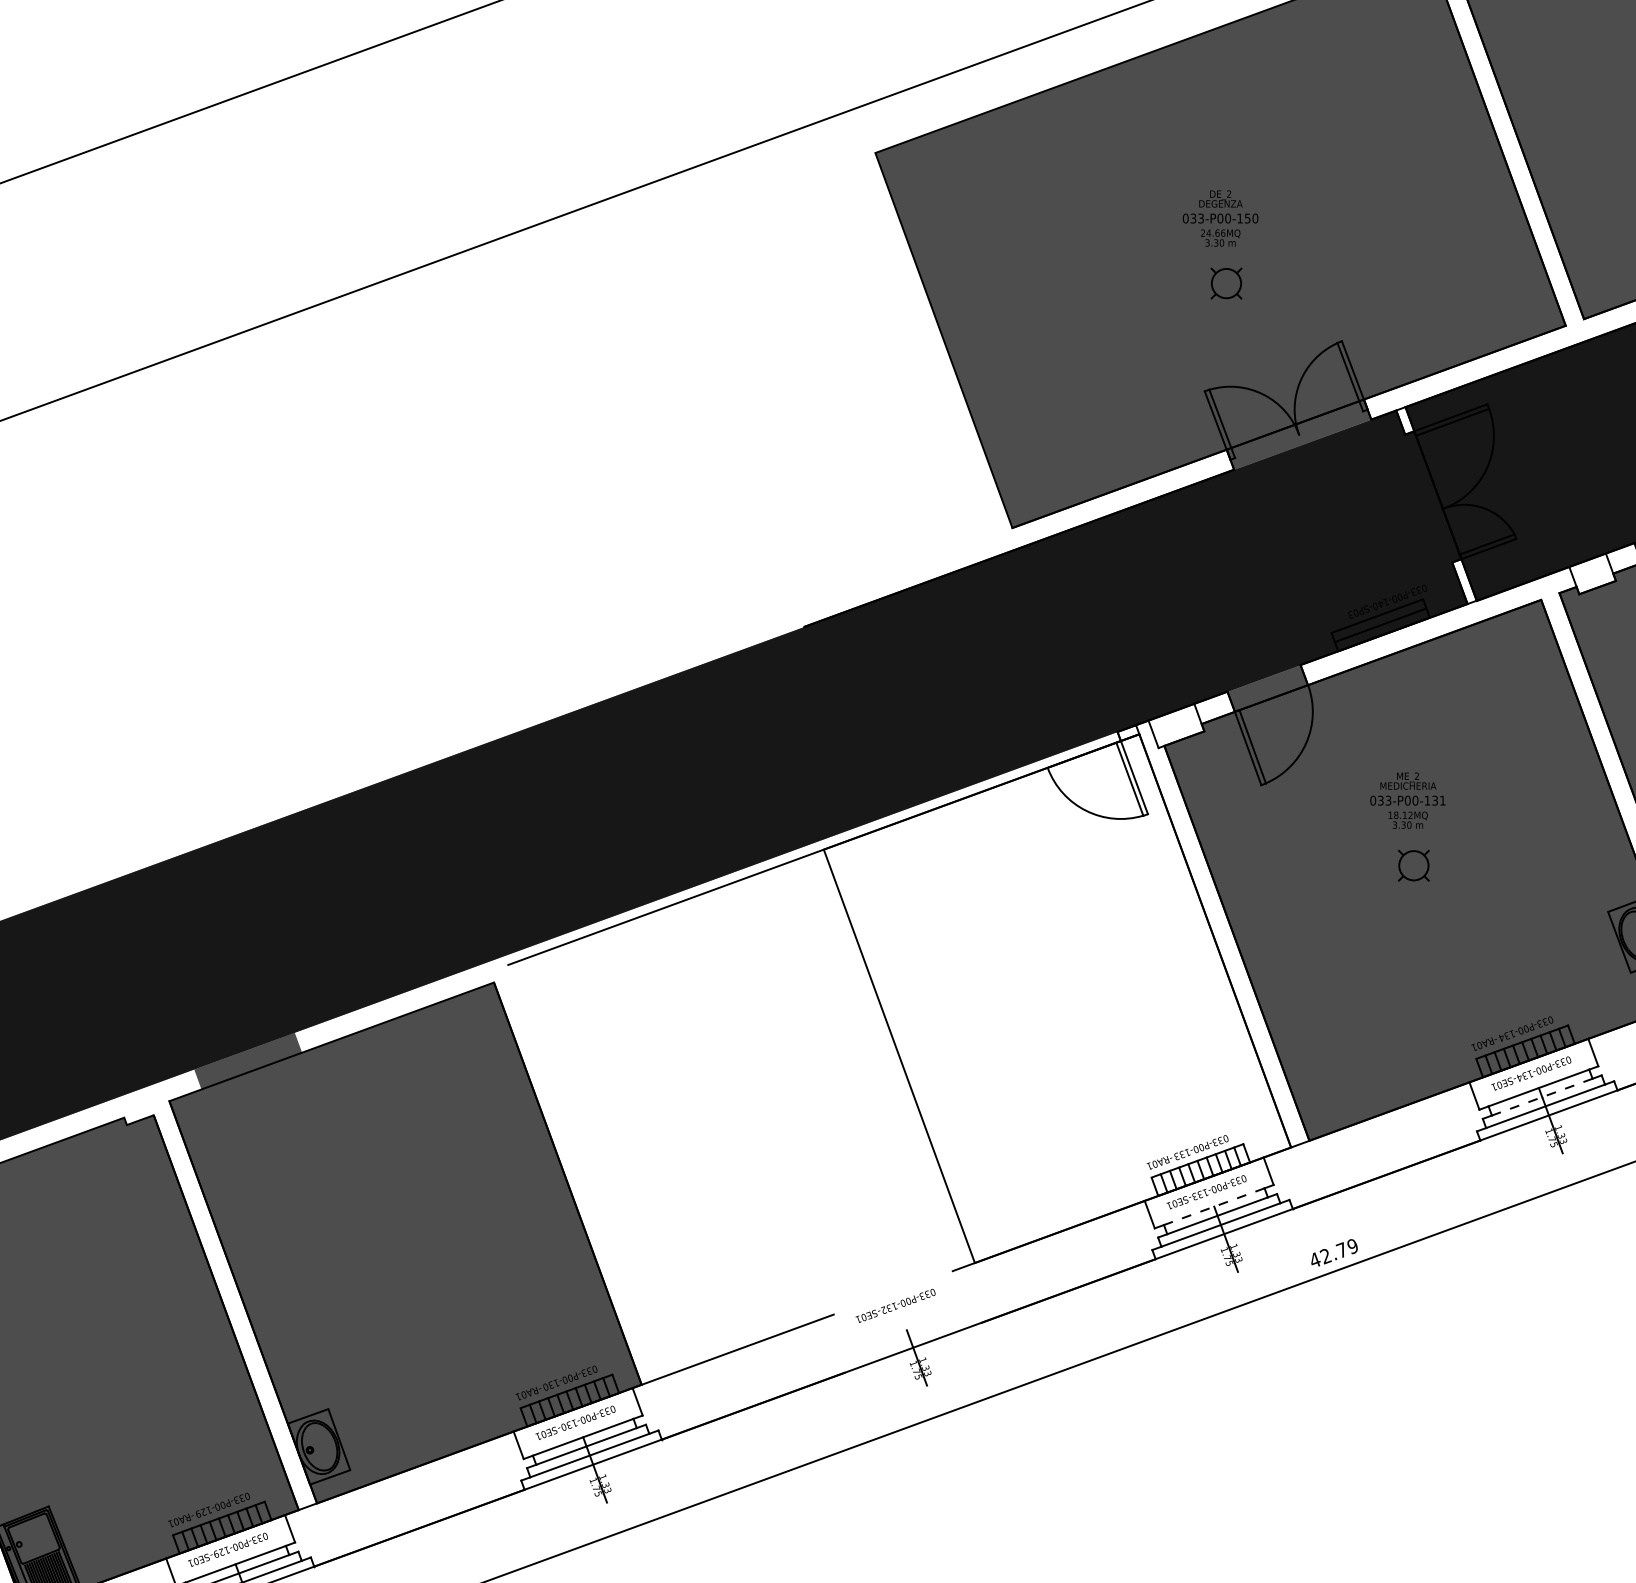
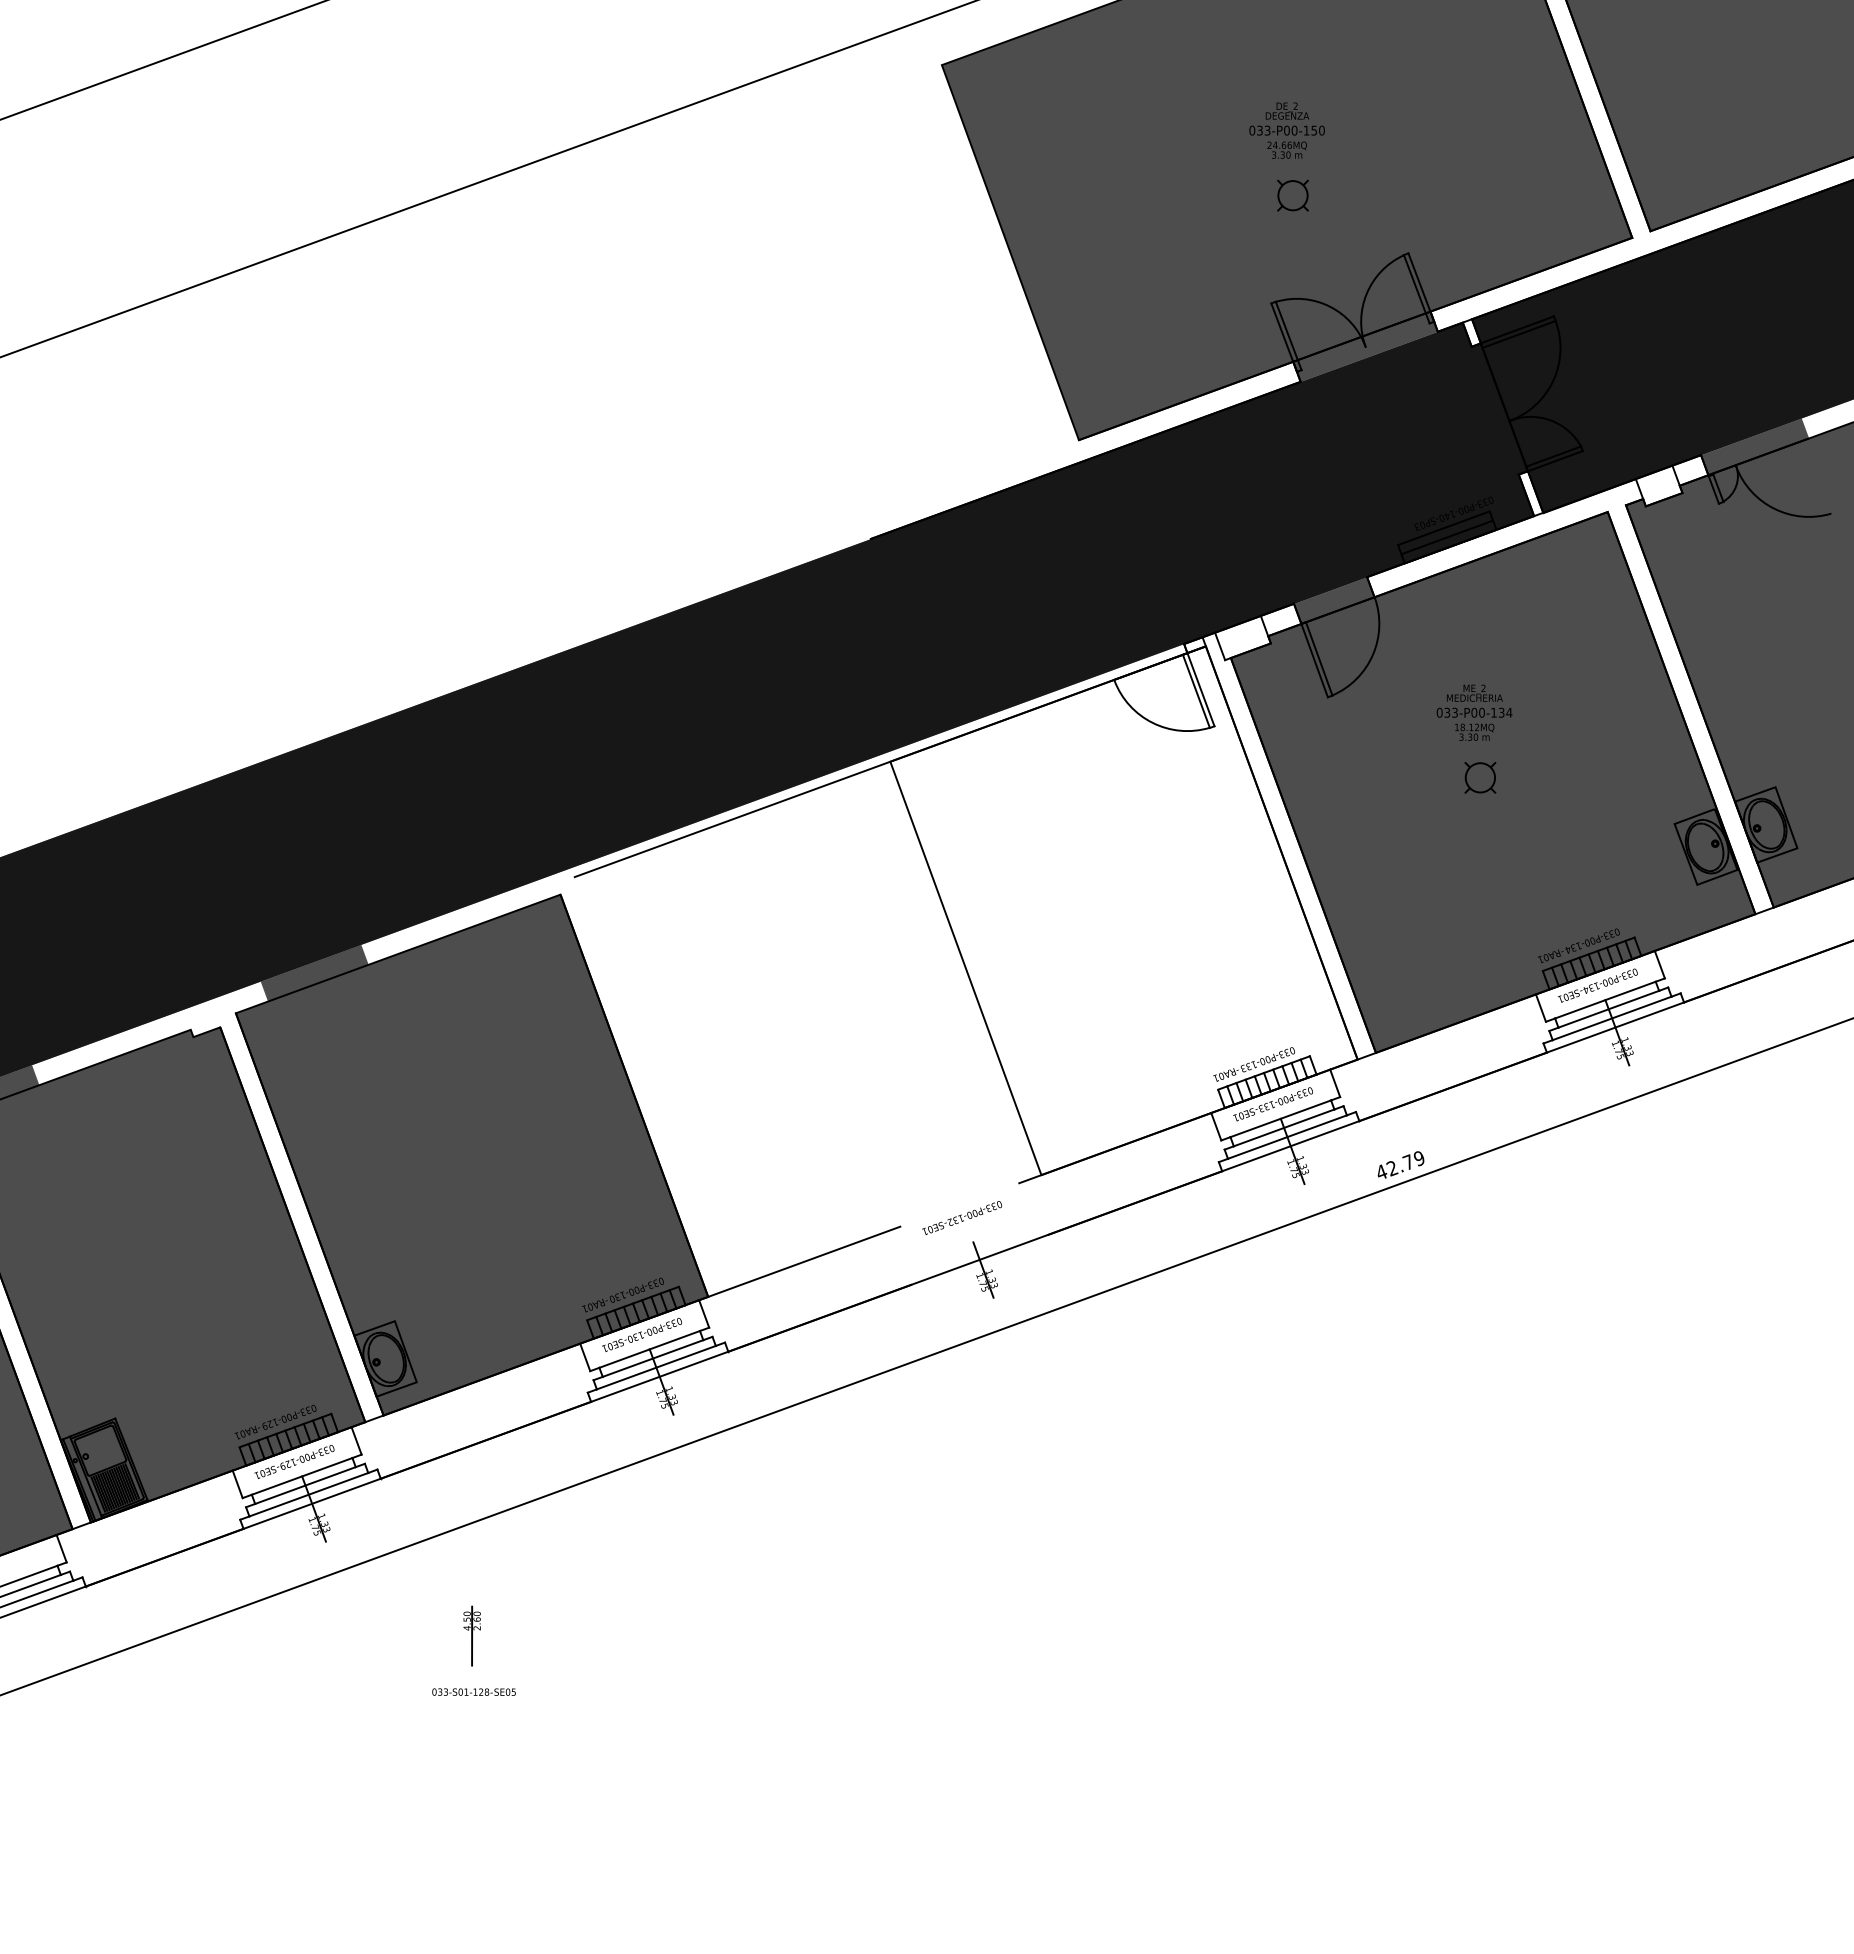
text: (1442, 800) -> (1509, 712), 033-P00-131 -> 033-P00-134
line: (1541, 1097) -> (1608, 1009), dashed -> solid
line: (1213, 1206) -> (1280, 1118), dashed -> solid

